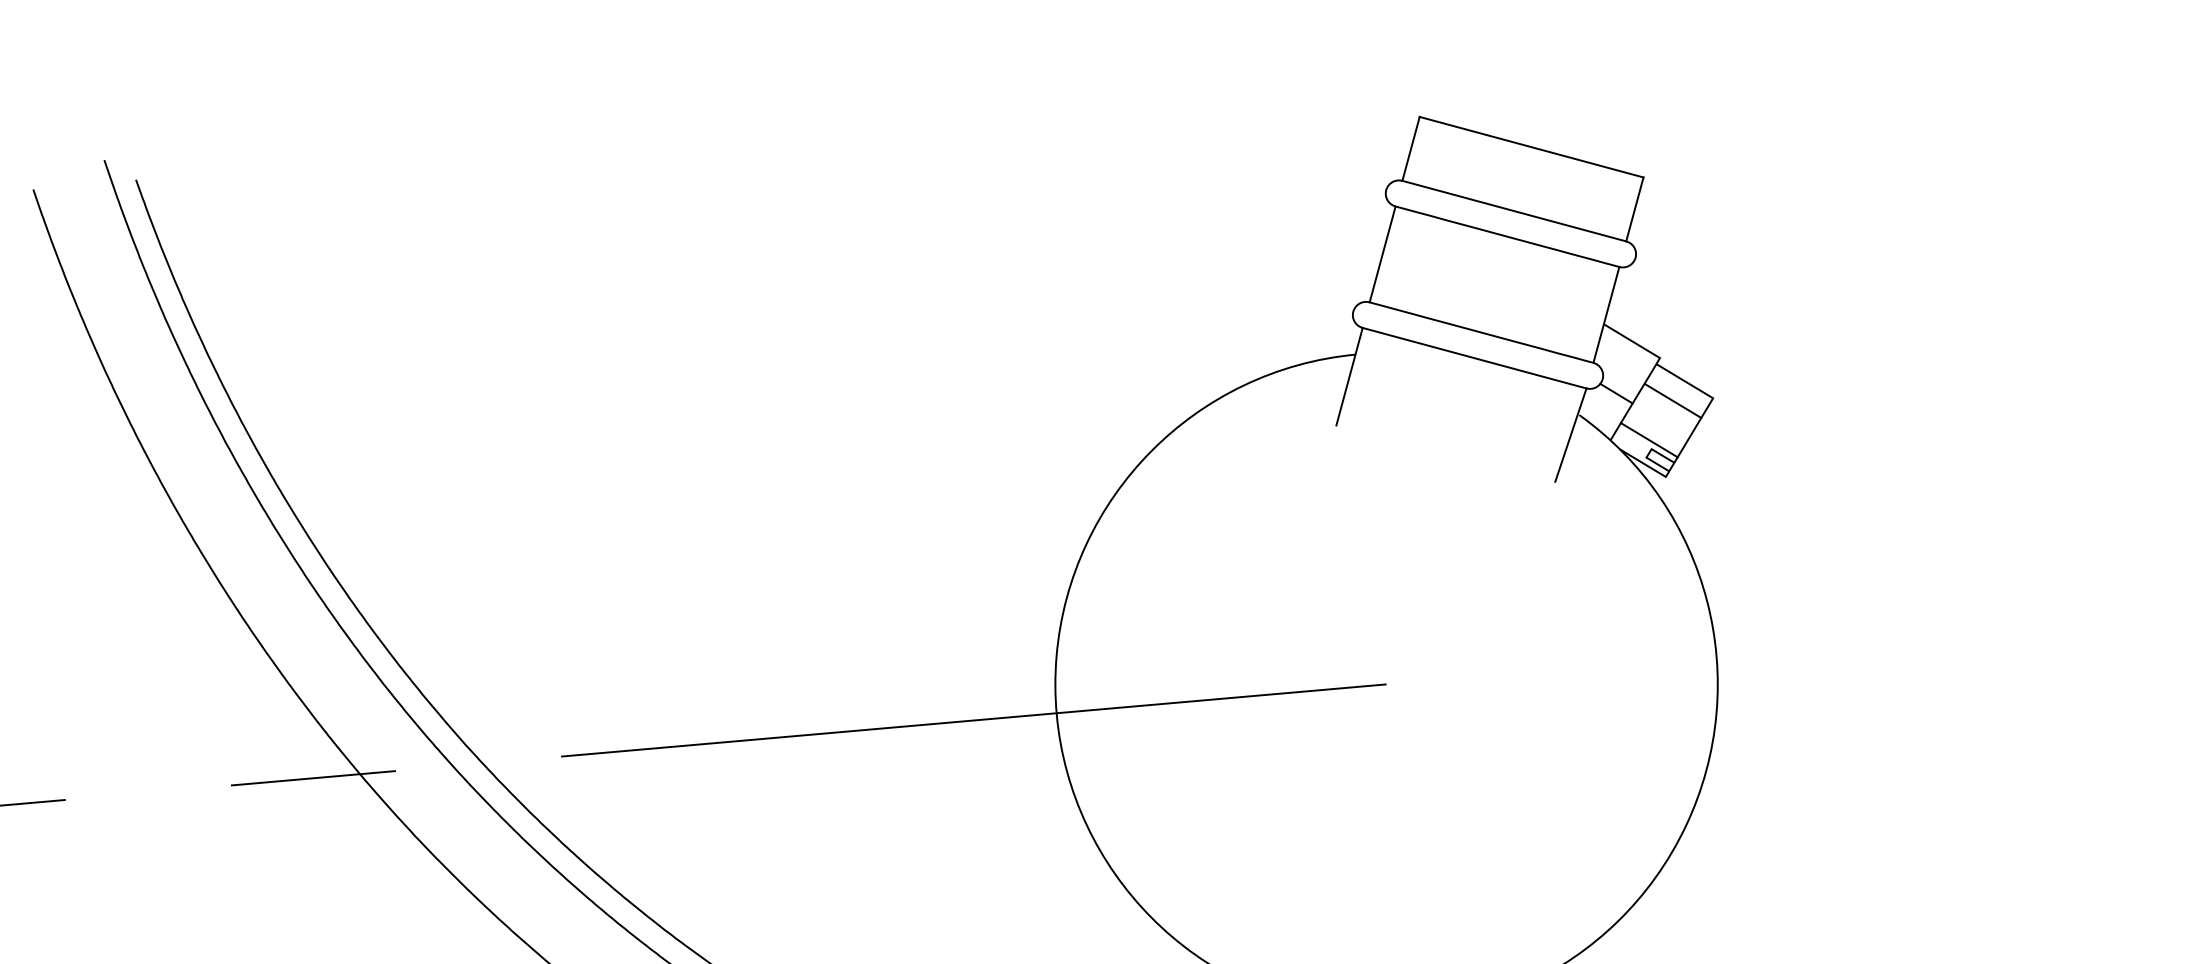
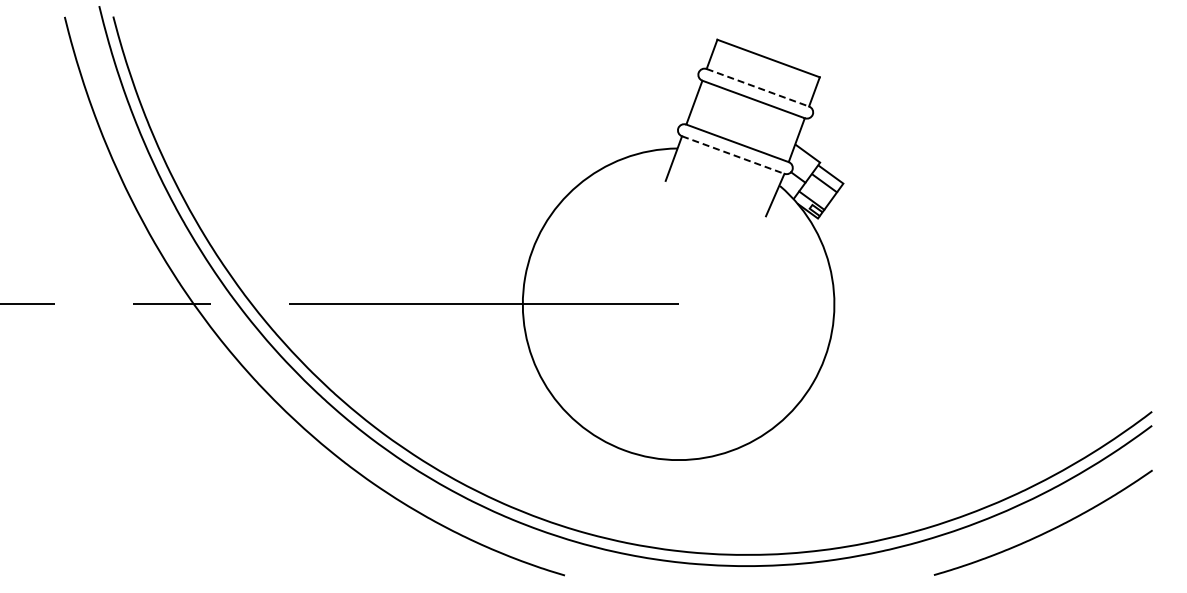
line: (1513, 210) -> (757, 87), solid -> dashed
line: (1475, 359) -> (733, 155), solid -> dashed

